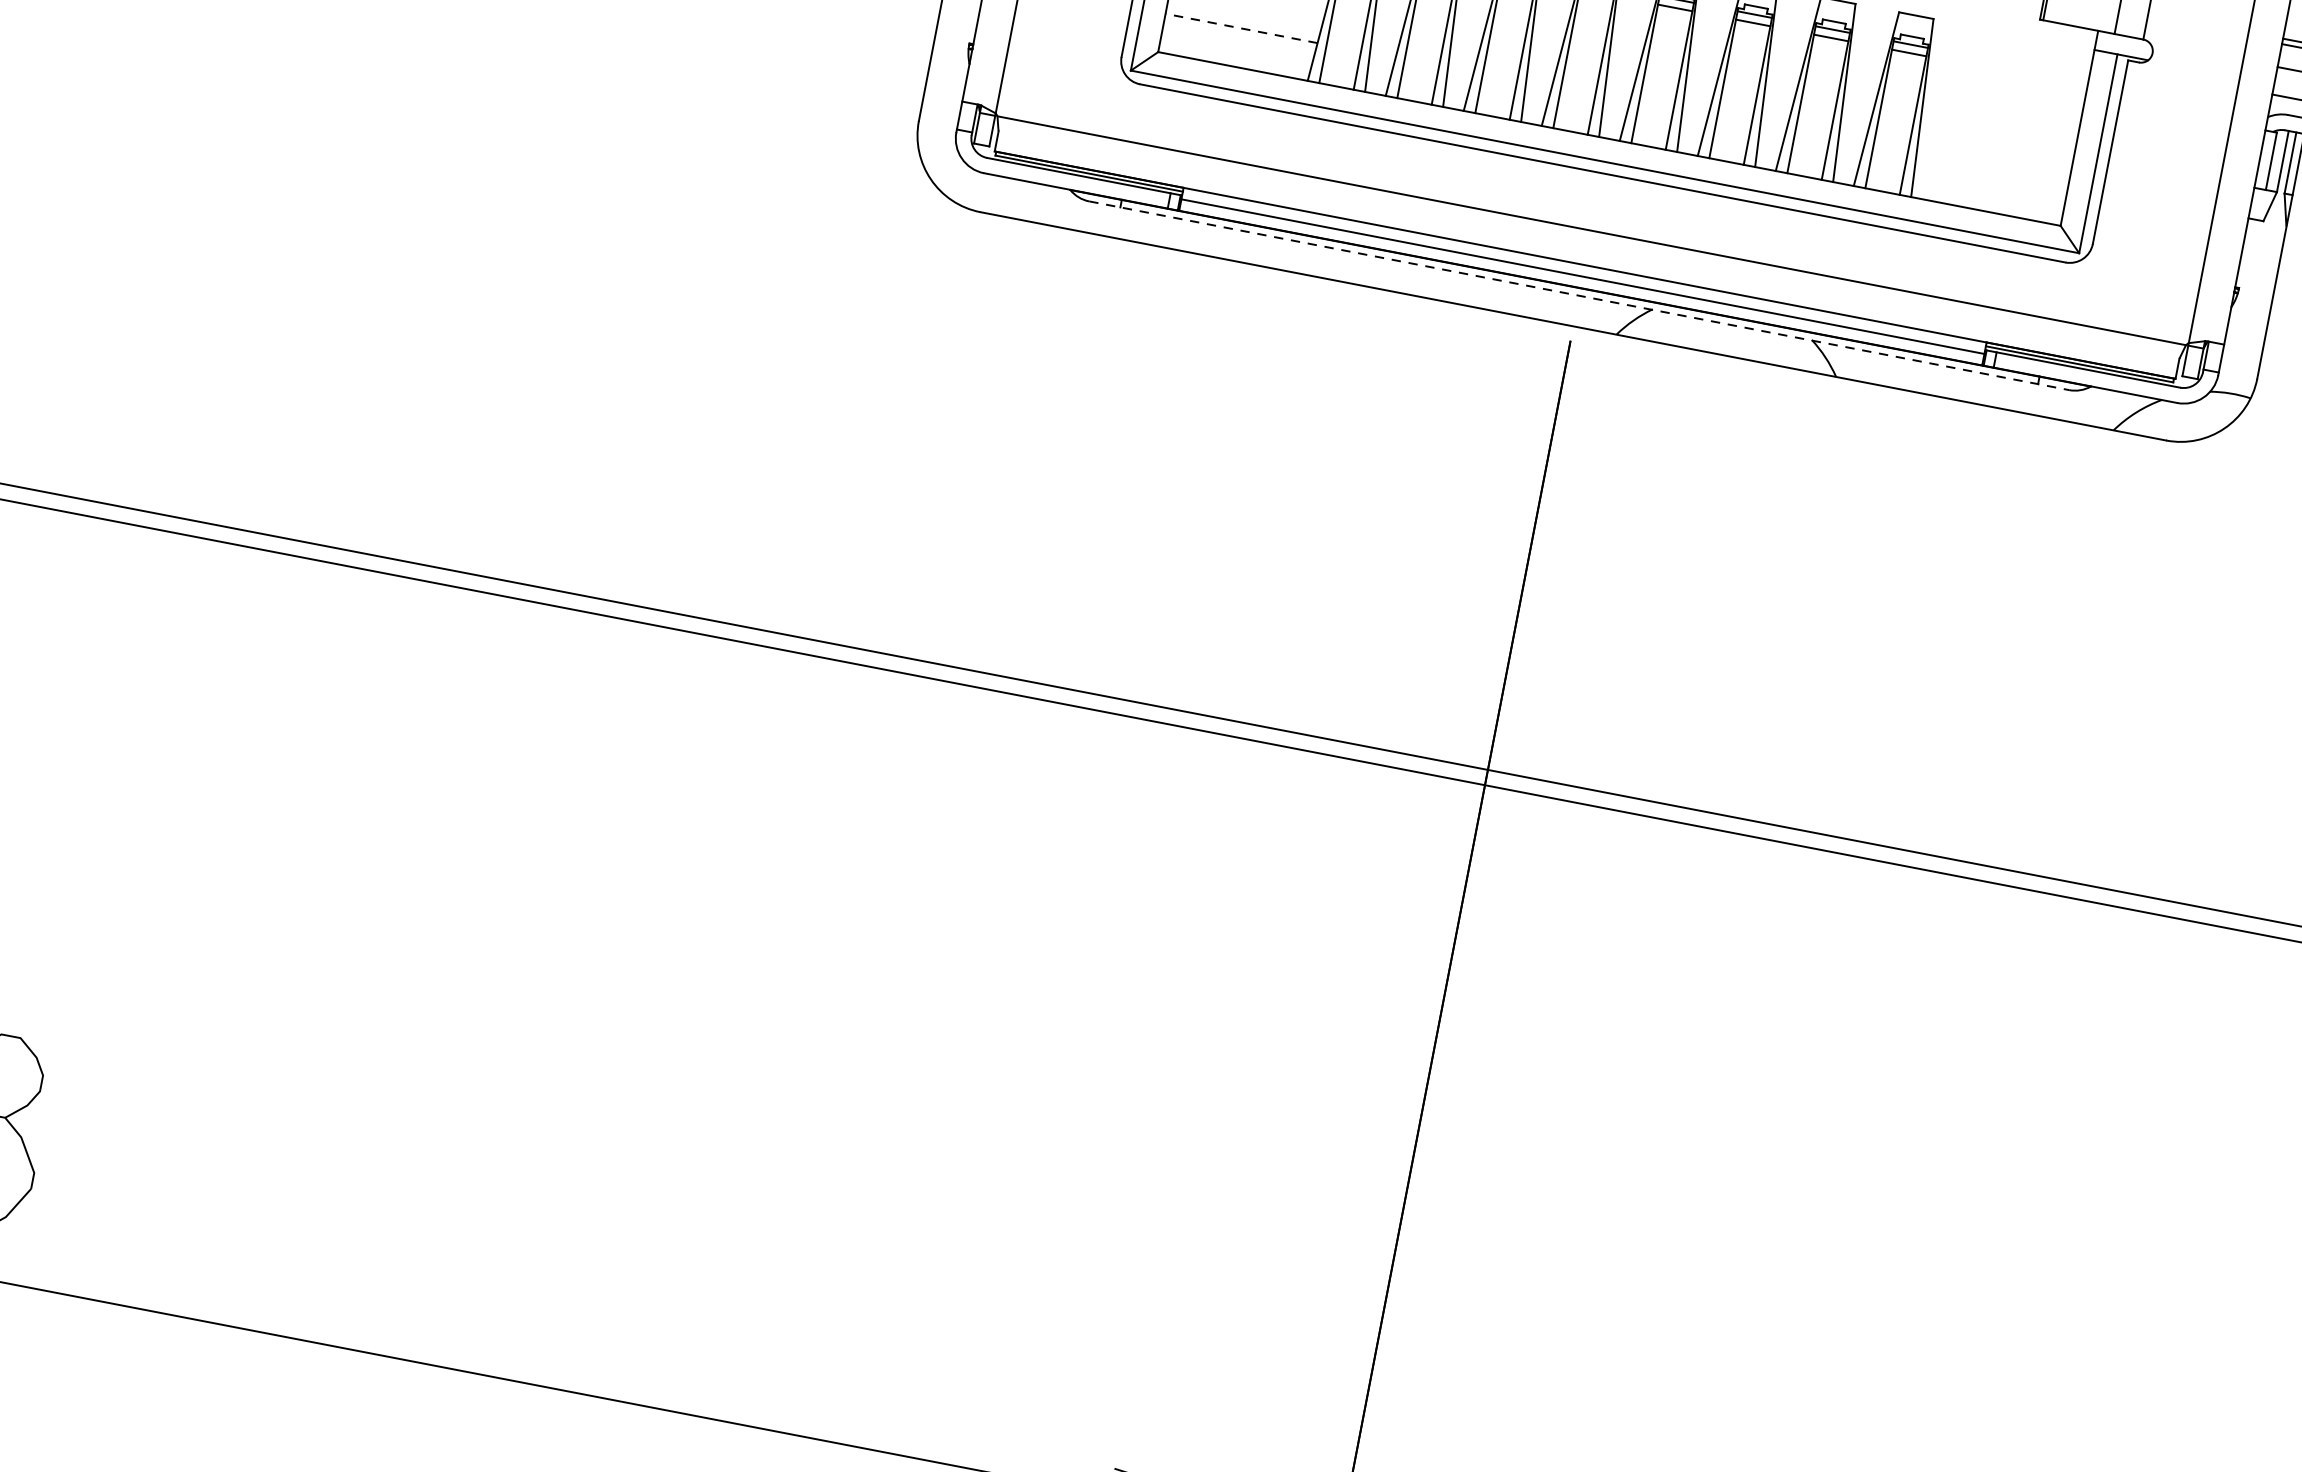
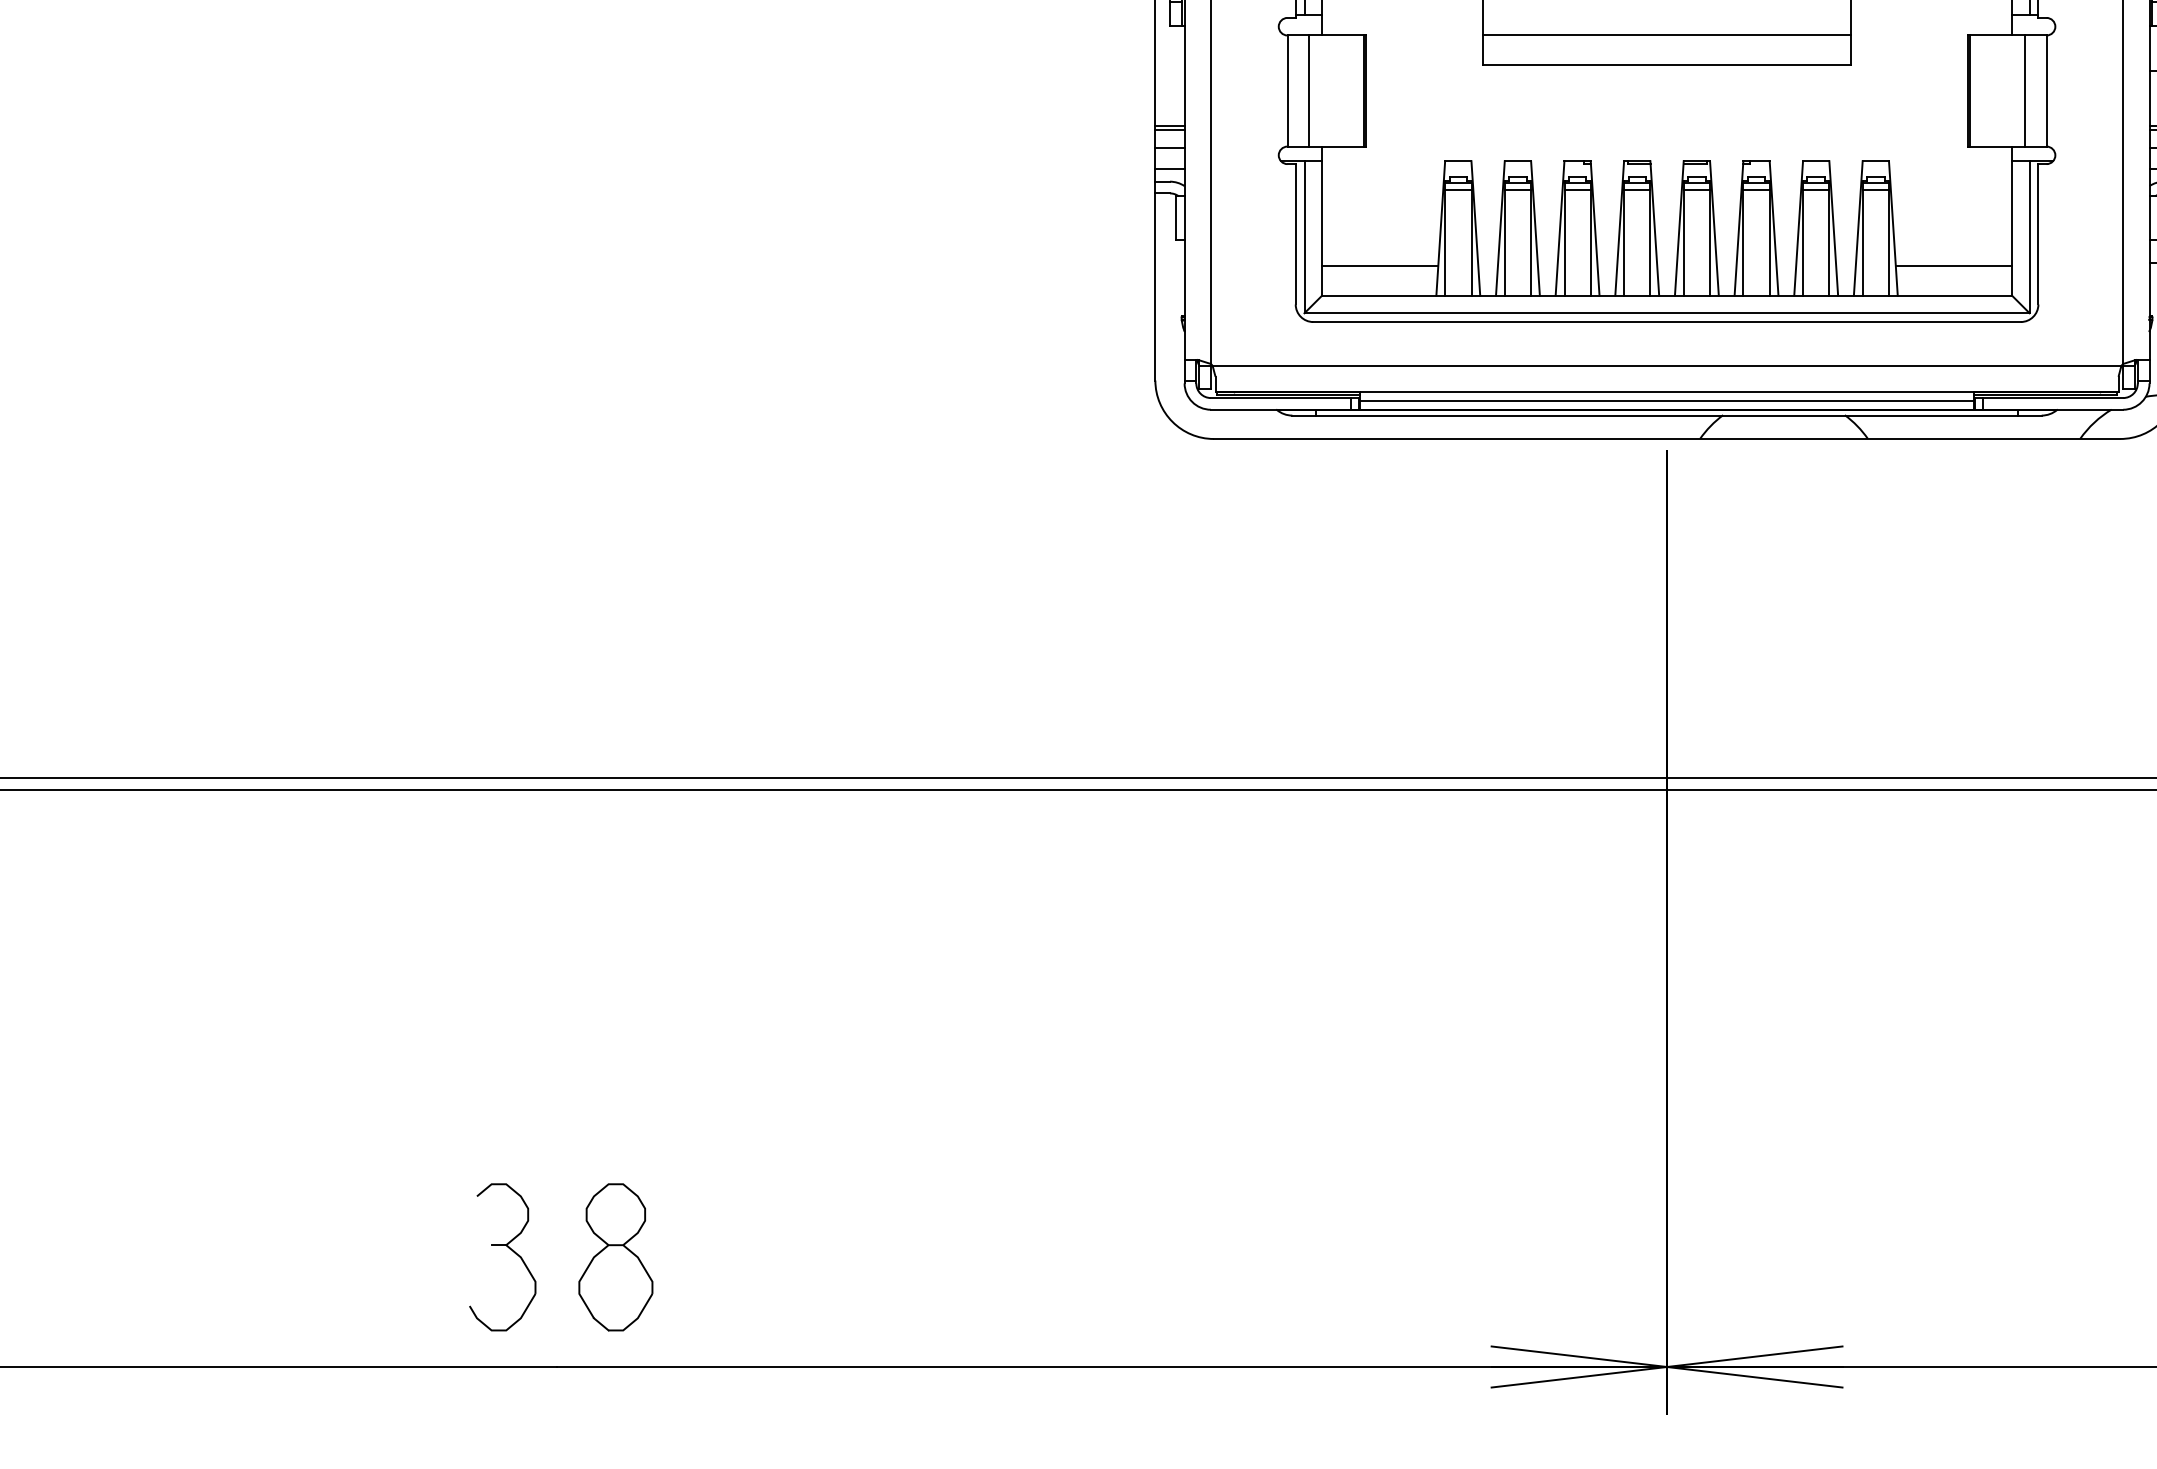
line: (1240, 28) -> (1379, 266), dashed -> solid
line: (1991, 172) -> (1953, 266), added
line: (1579, 295) -> (1667, 415), dashed -> solid

